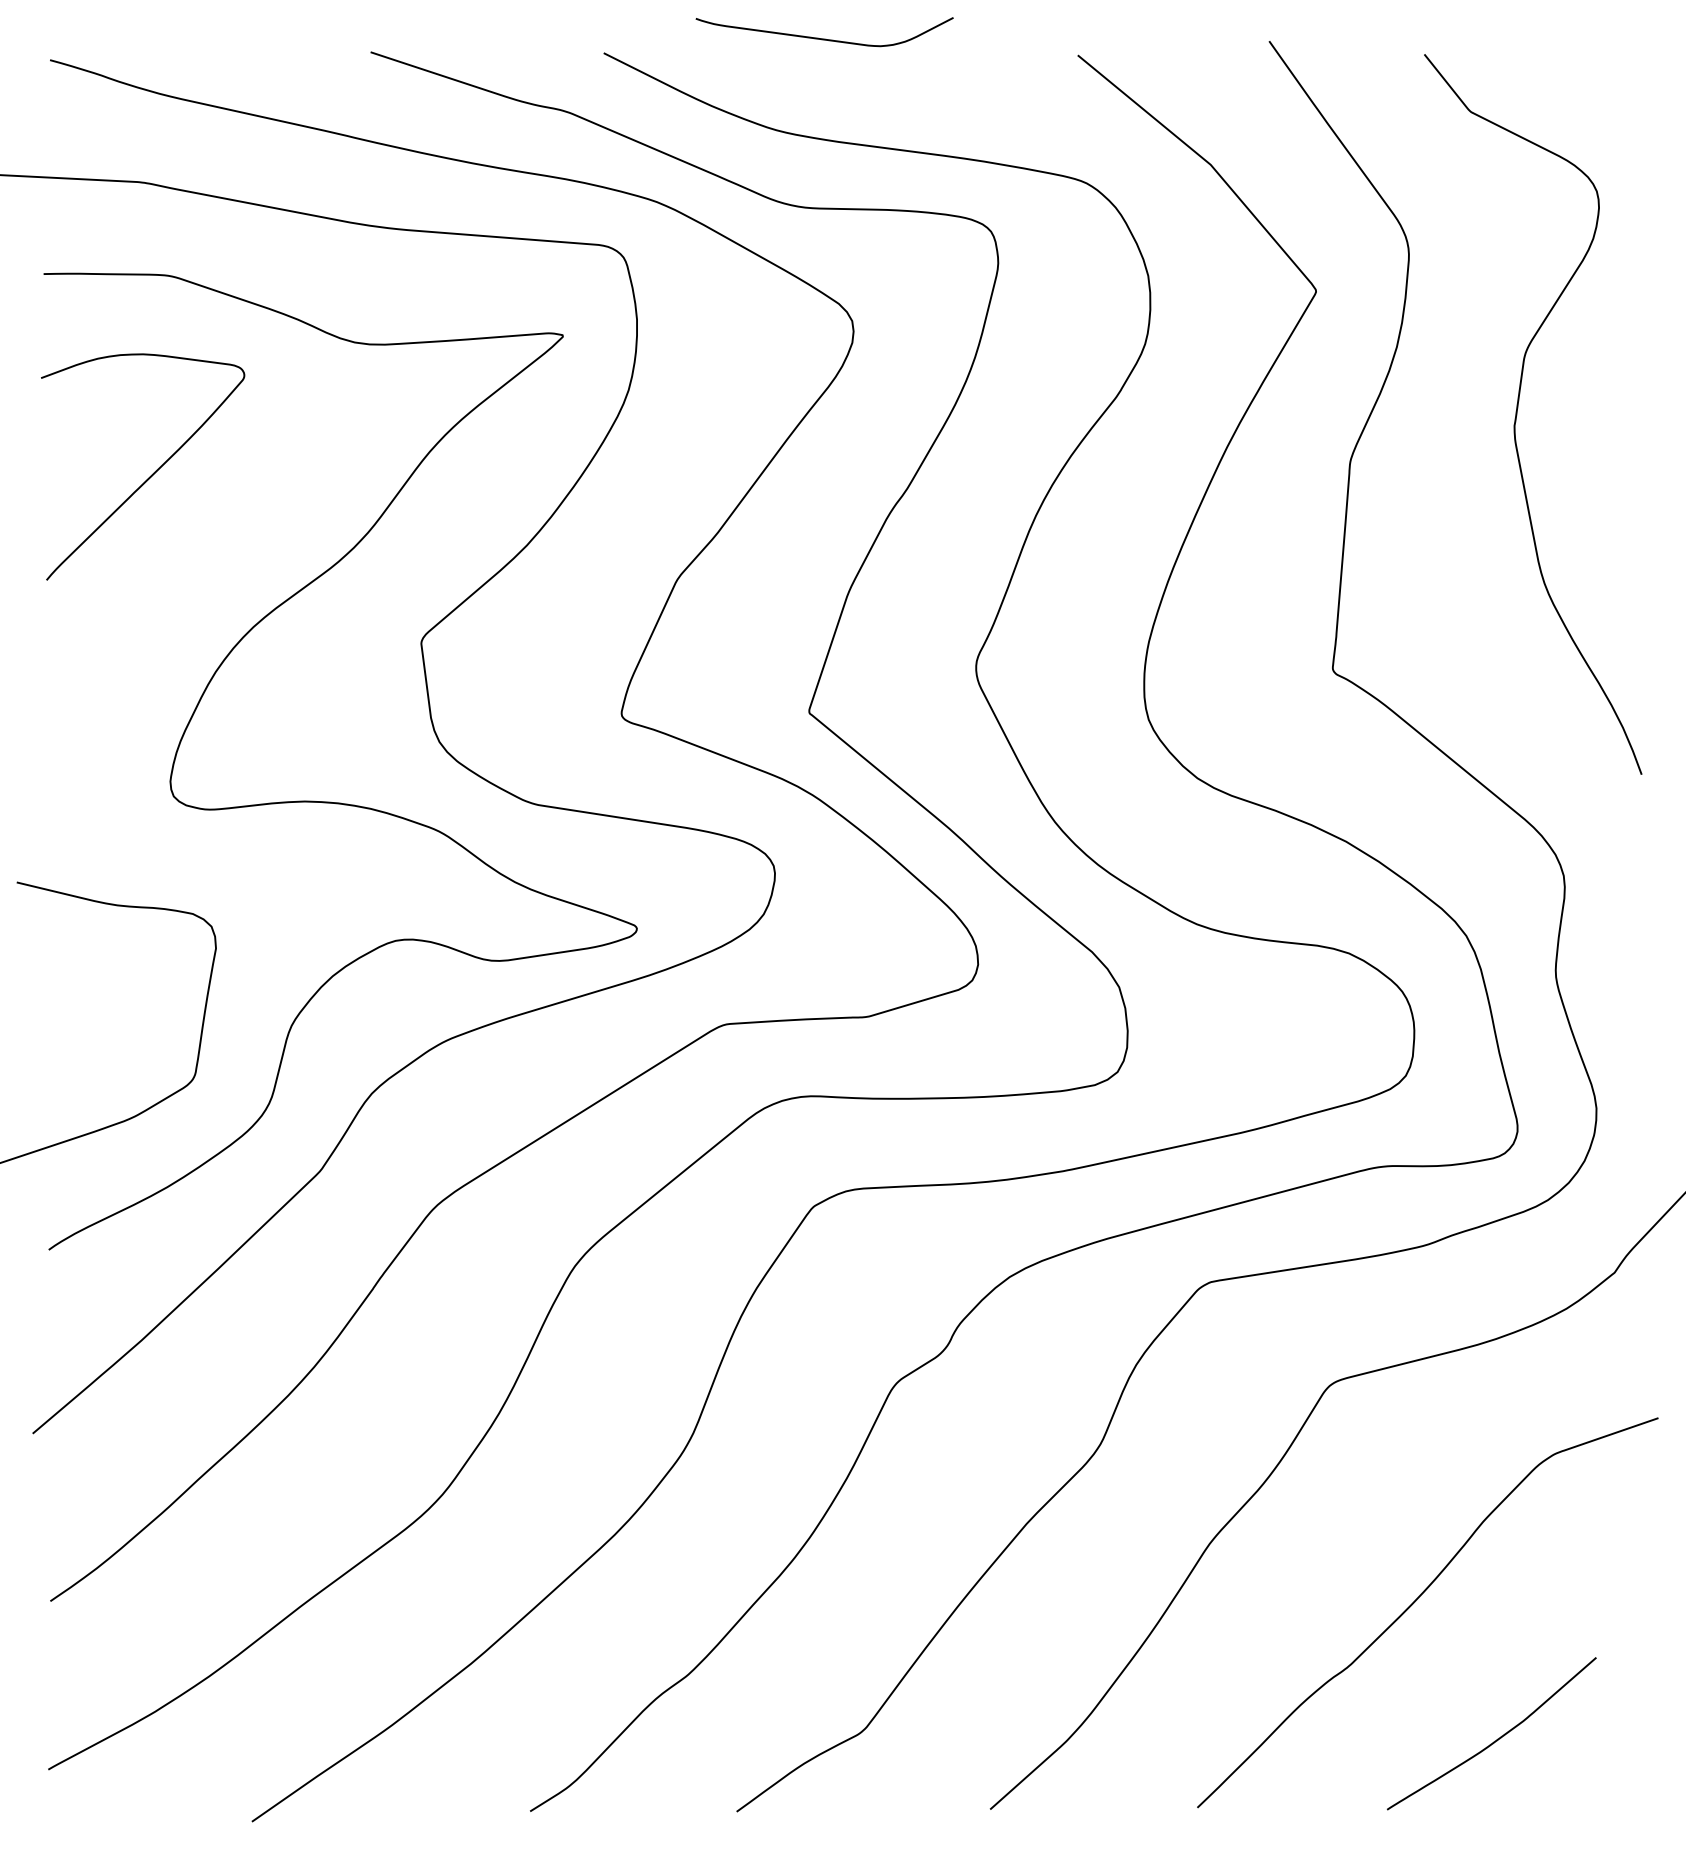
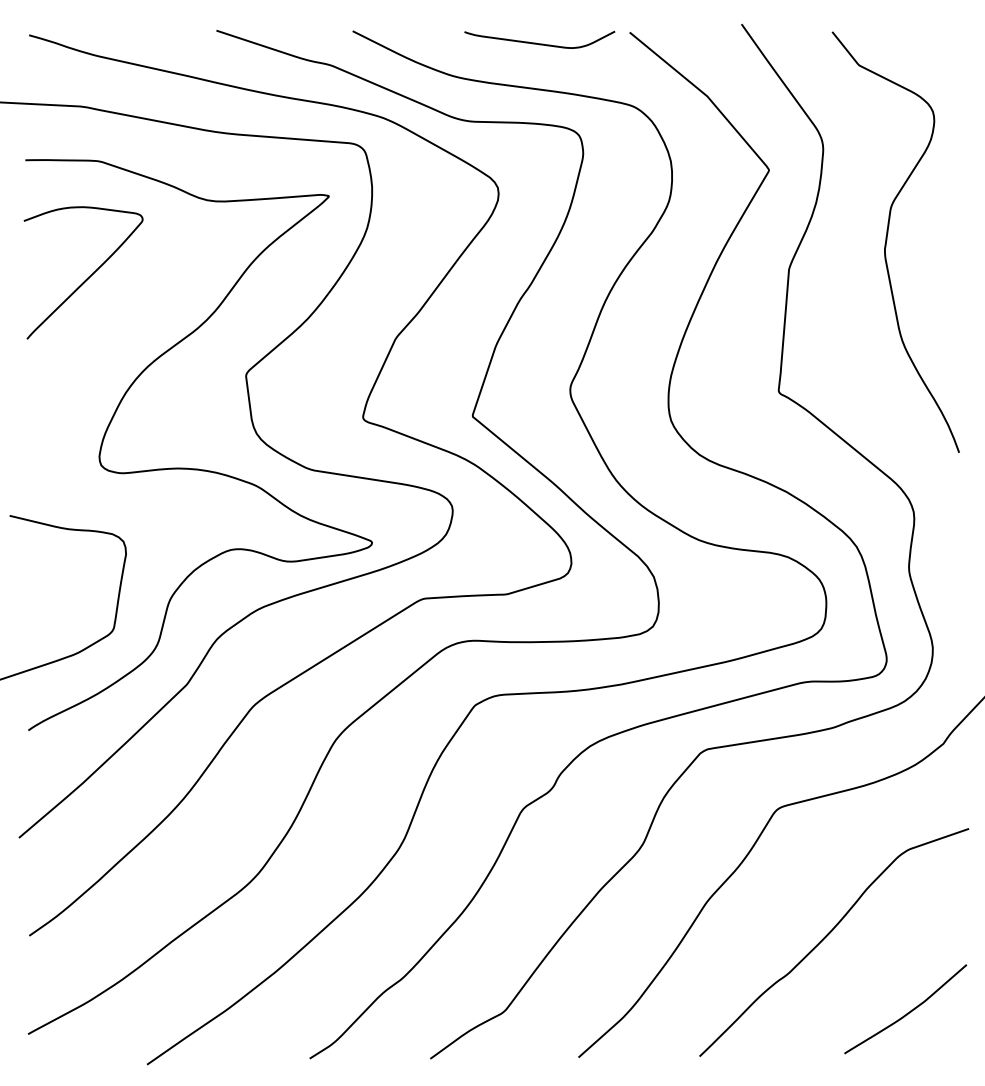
curve: (824, 38) -> (539, 43), moved
curve: (1494, 1739) -> (907, 1012), moved

